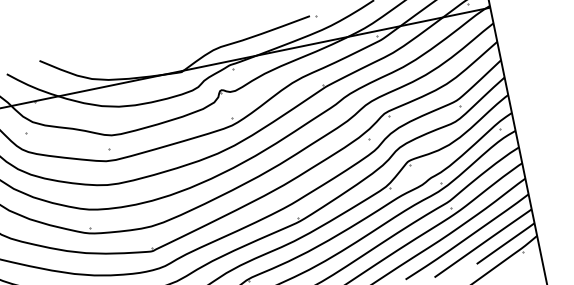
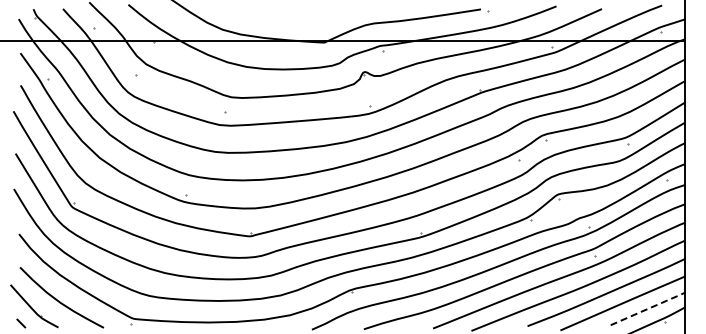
line: (505, 243) -> (647, 308), solid -> dashed

